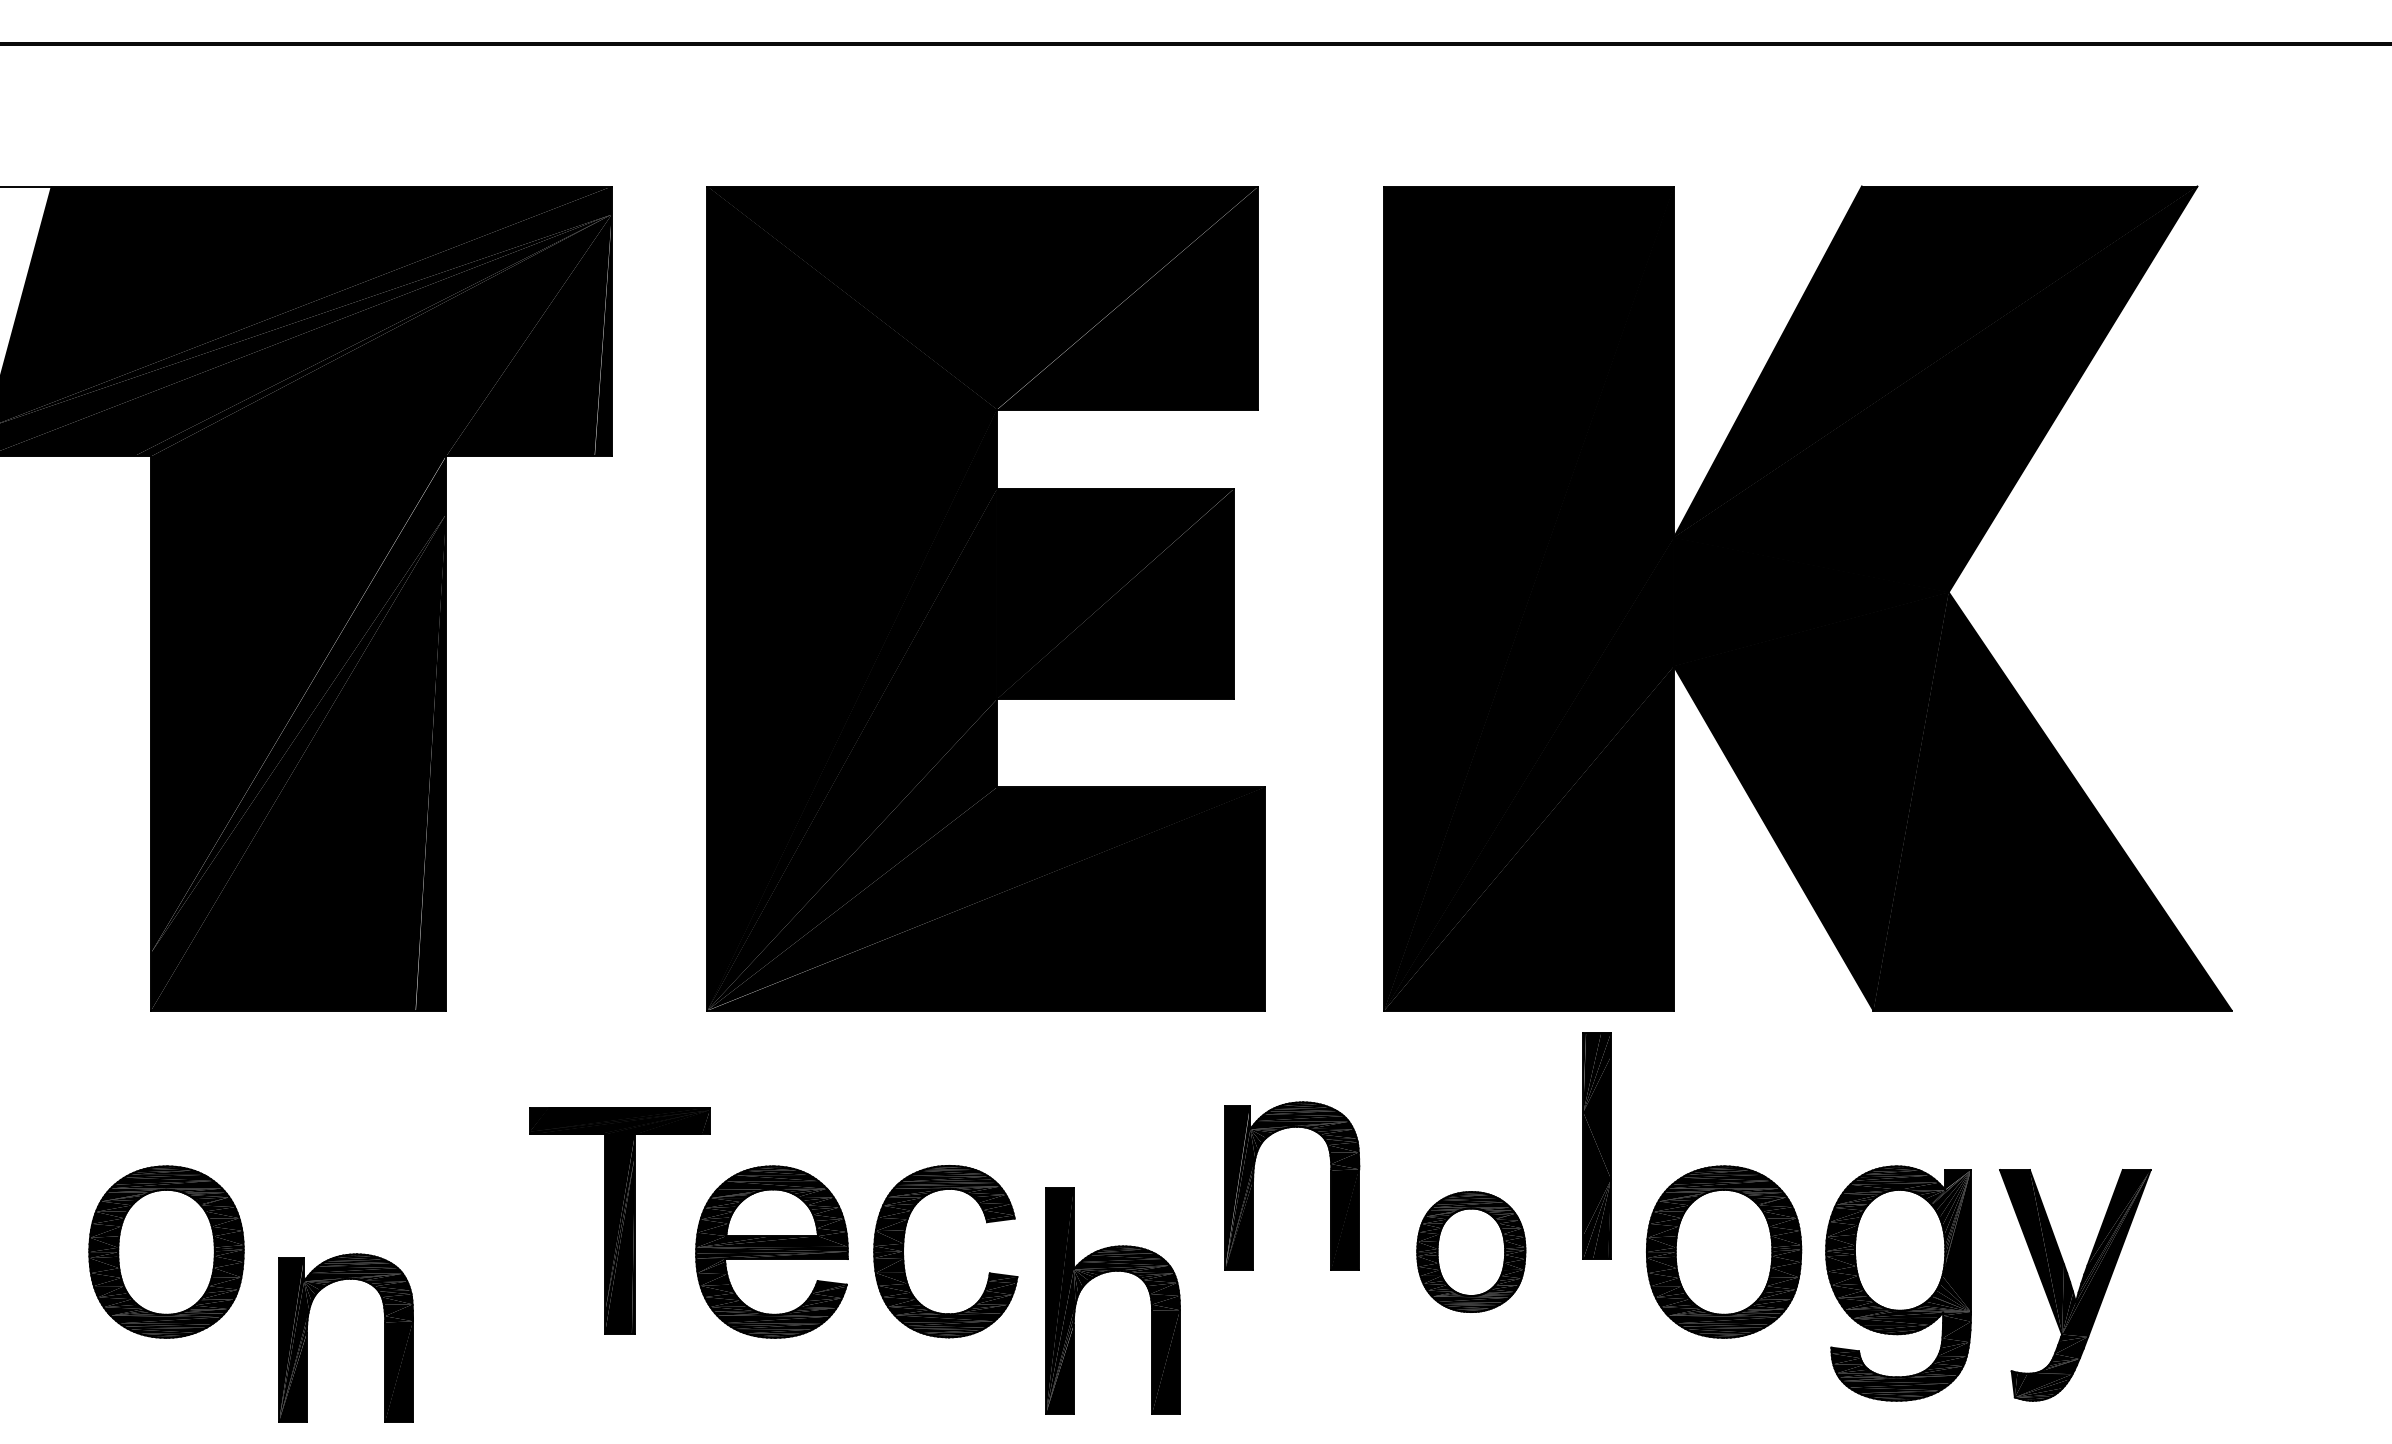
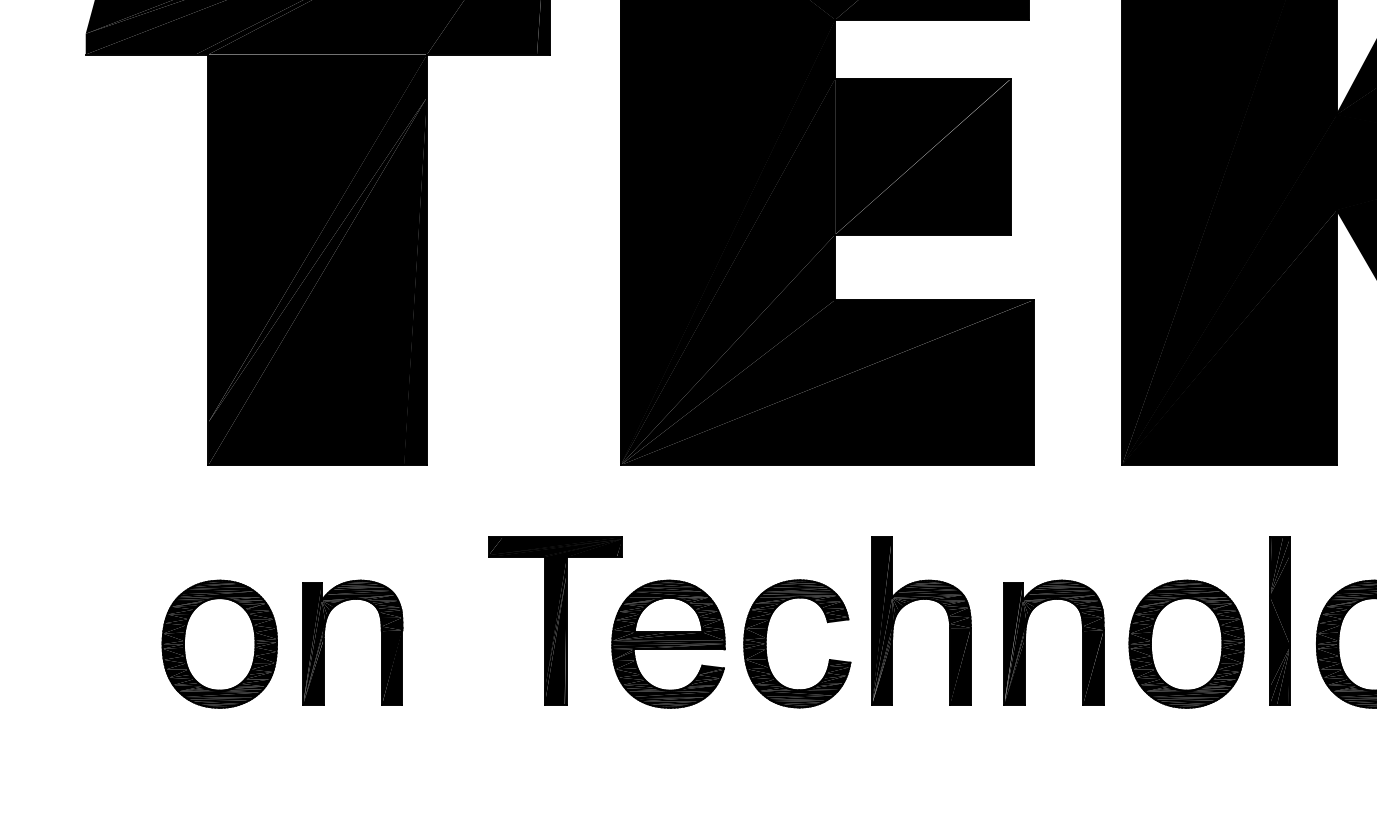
part: (1596, 1145) -> (1279, 620), moved
part: (1330, 1185) -> (1082, 642), moved
part: (1471, 1251) -> (1186, 643), size x1.43
part: (1102, 1274) -> (913, 601), moved
part: (307, 1337) -> (324, 642), moved

